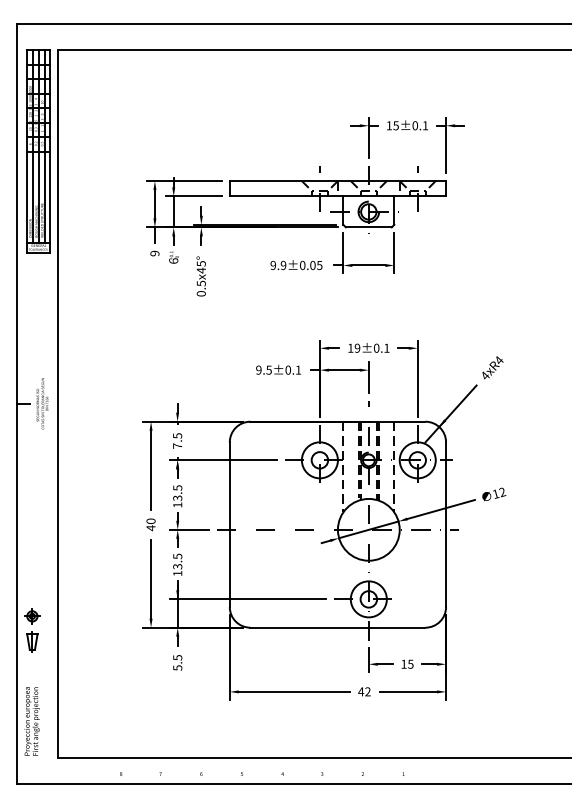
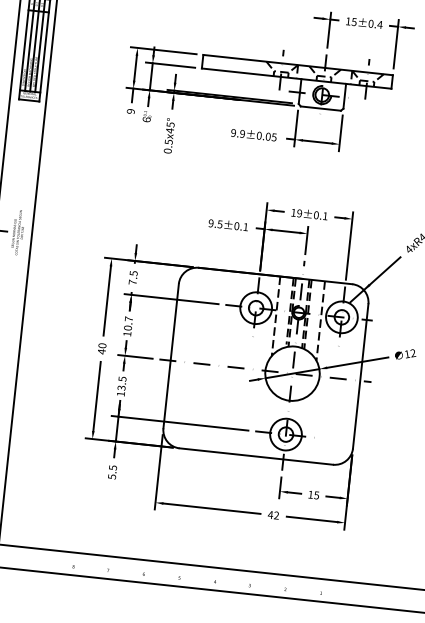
text: (425, 125) -> (380, 24), 15±0.1 -> 15±0.4
text: (177, 492) -> (128, 323), 13.5 -> 10.7
text: (262, 773) -> (197, 579), moved

